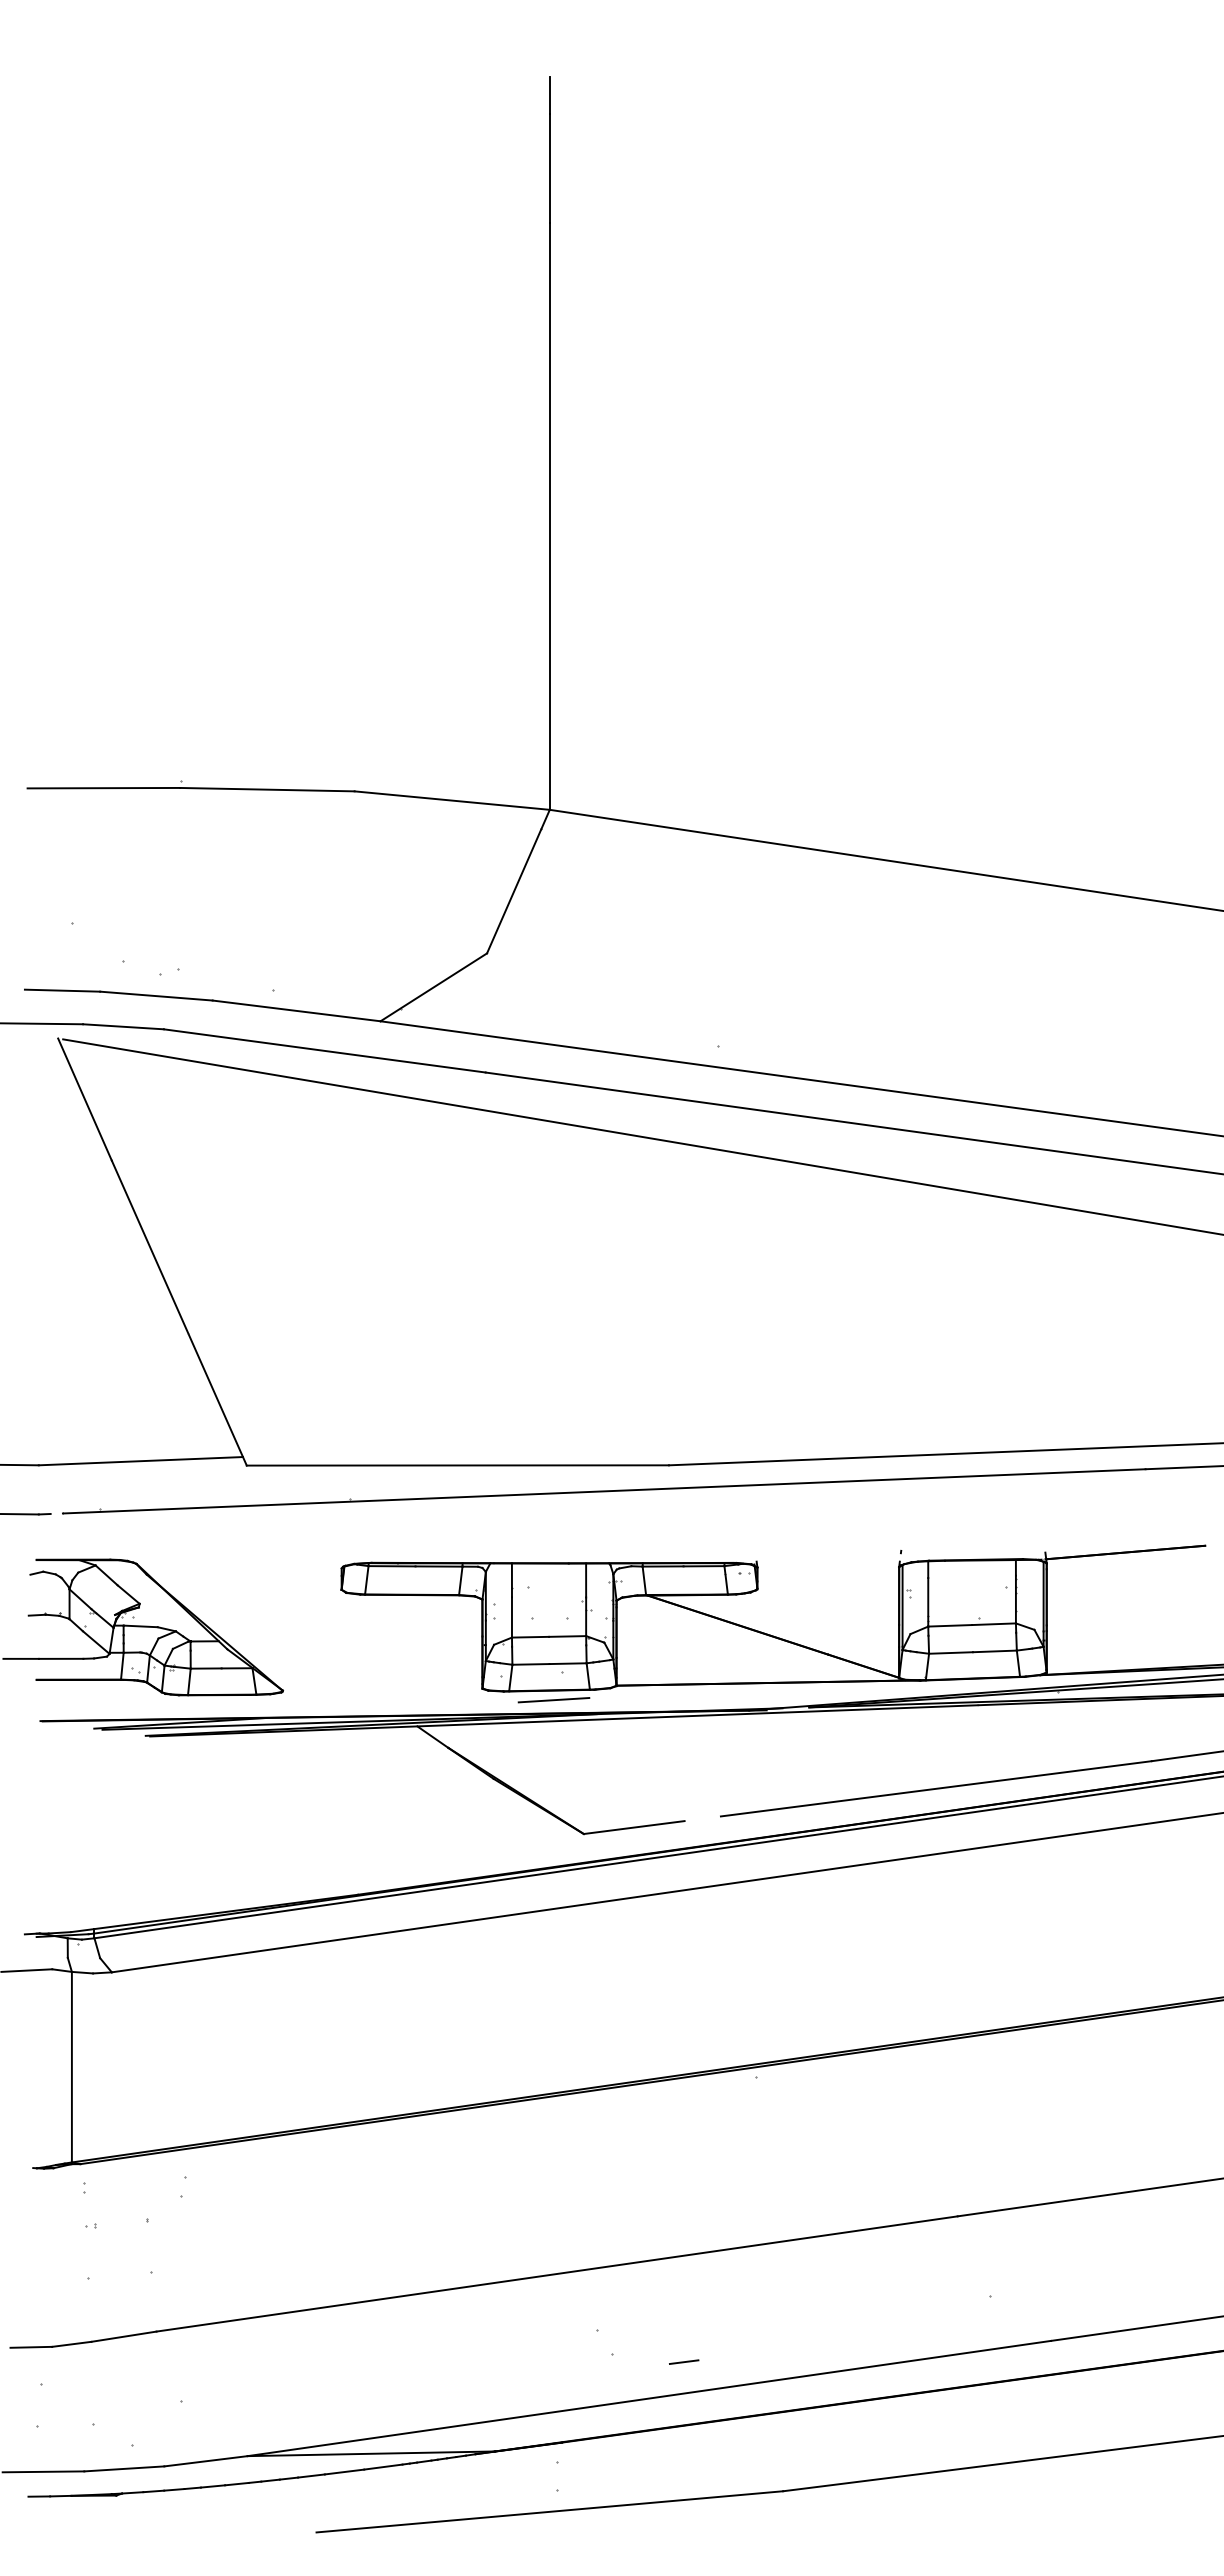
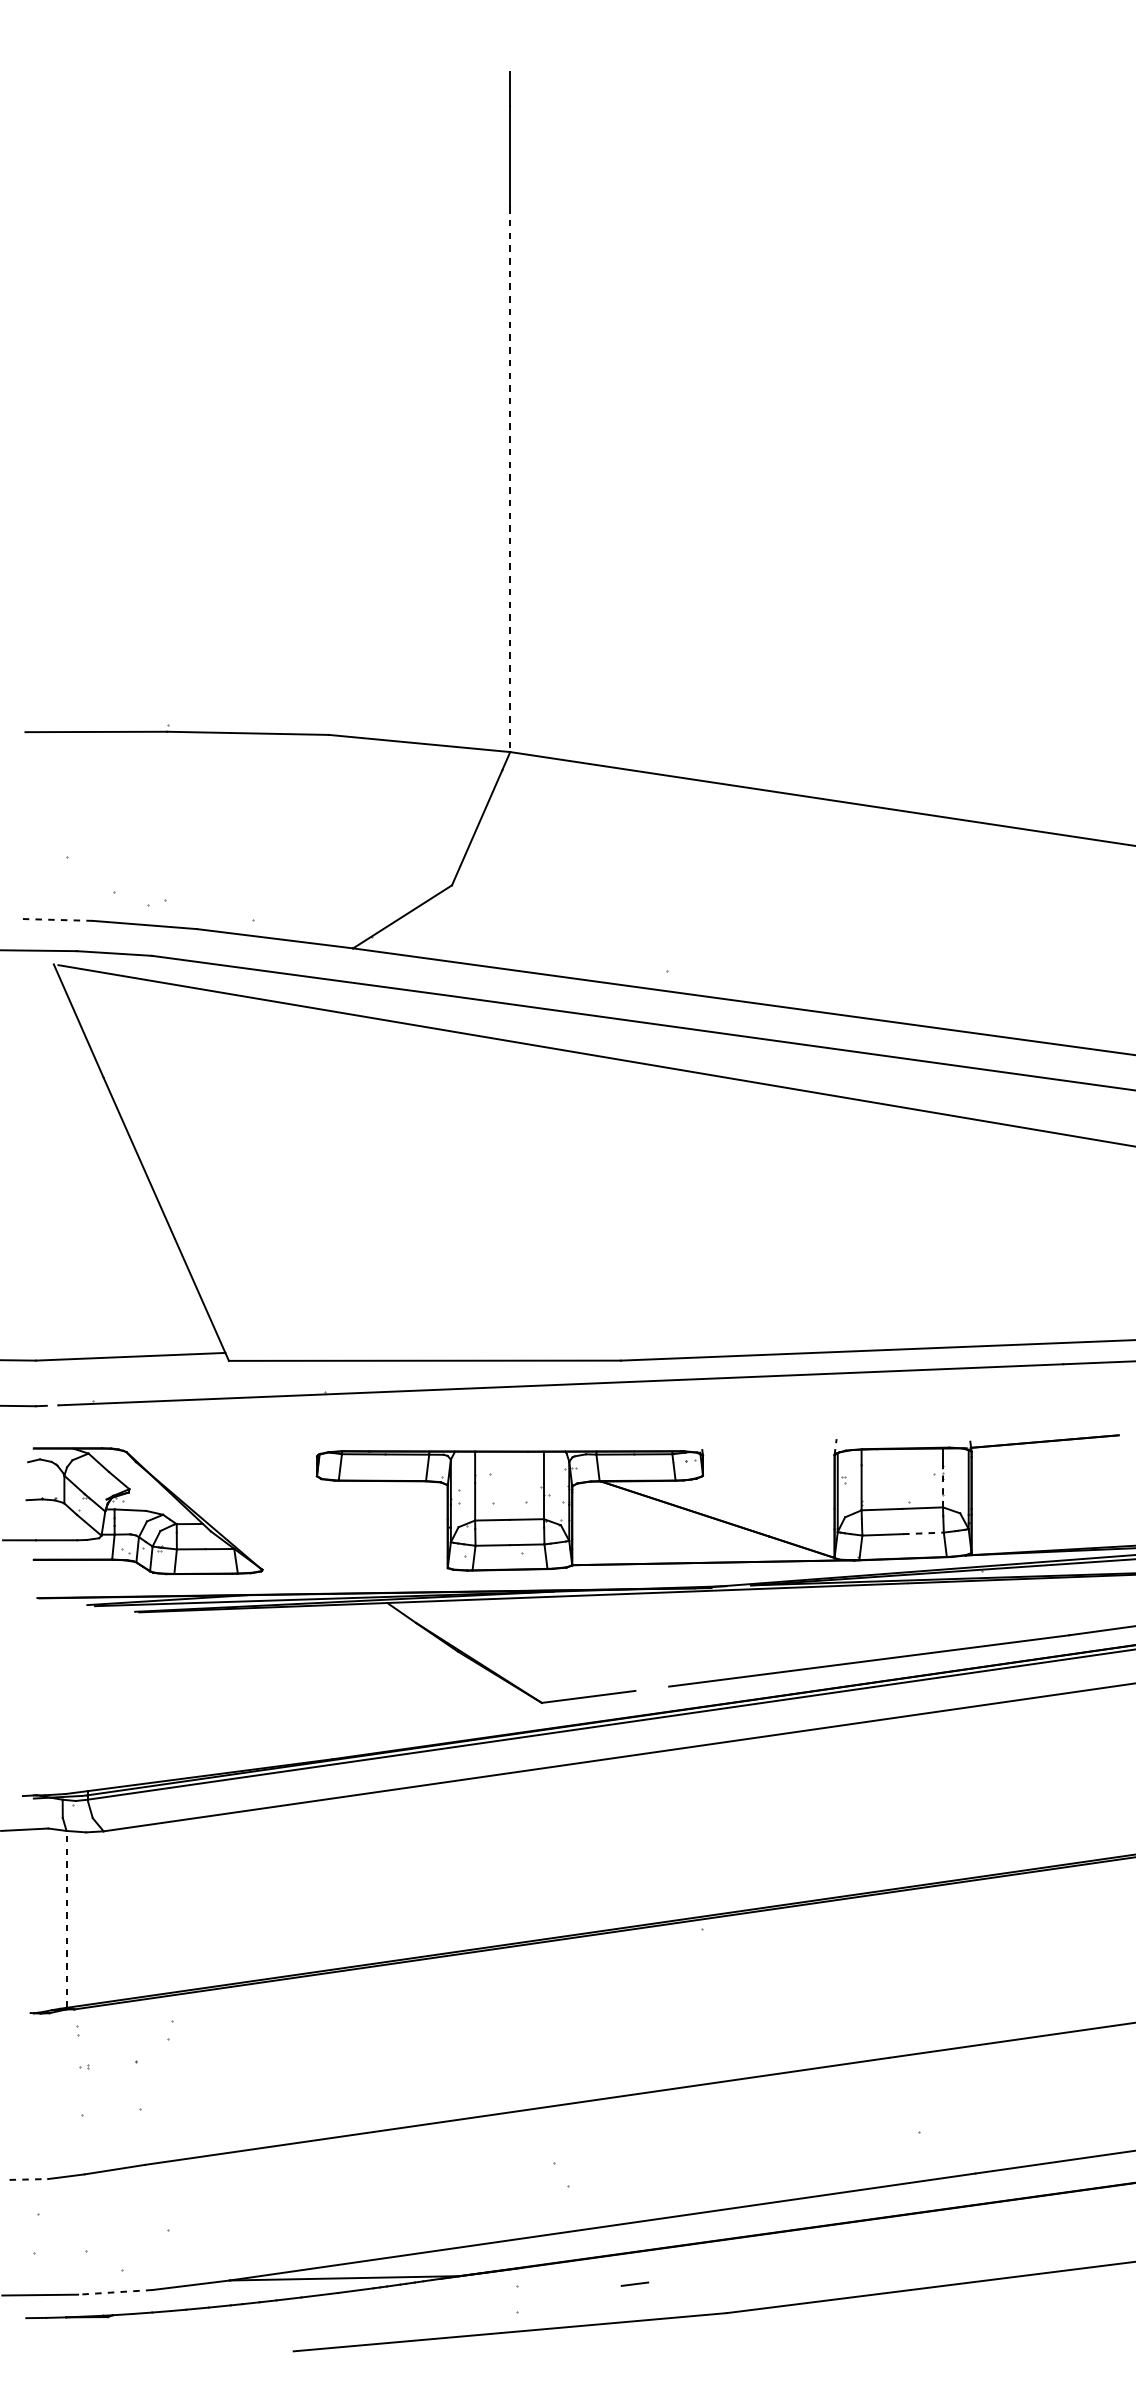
line: (549, 516) -> (509, 479), solid -> dashed
line: (62, 990) -> (57, 919), solid -> dashed
line: (1015, 1599) -> (942, 1485), solid -> dashed
line: (994, 1651) -> (923, 1533), solid -> dashed
line: (553, 1700) -> (513, 1578), removed
line: (71, 2066) -> (66, 1918), solid -> dashed
line: (31, 2347) -> (29, 2179), solid -> dashed
line: (684, 2361) -> (635, 2283), moved
line: (123, 2468) -> (114, 2291), solid -> dashed

